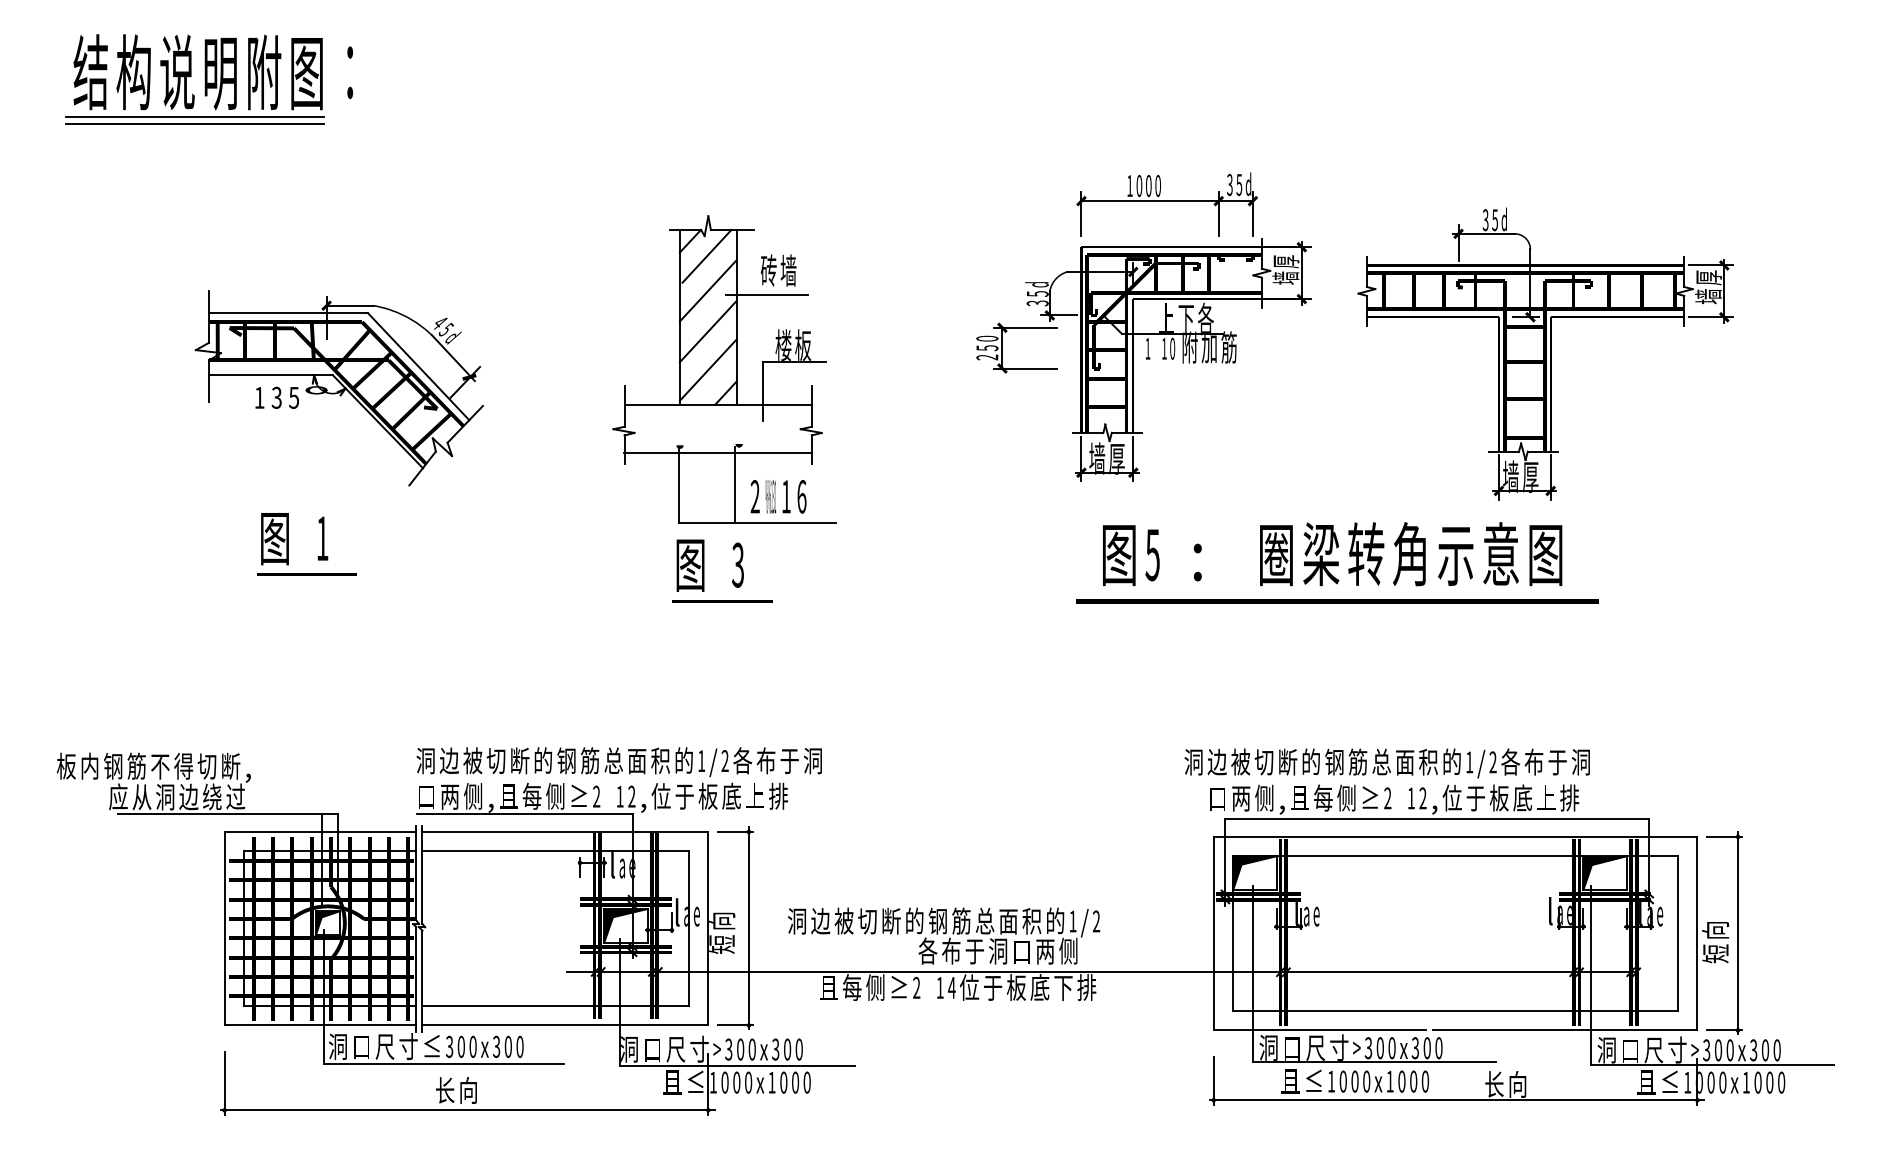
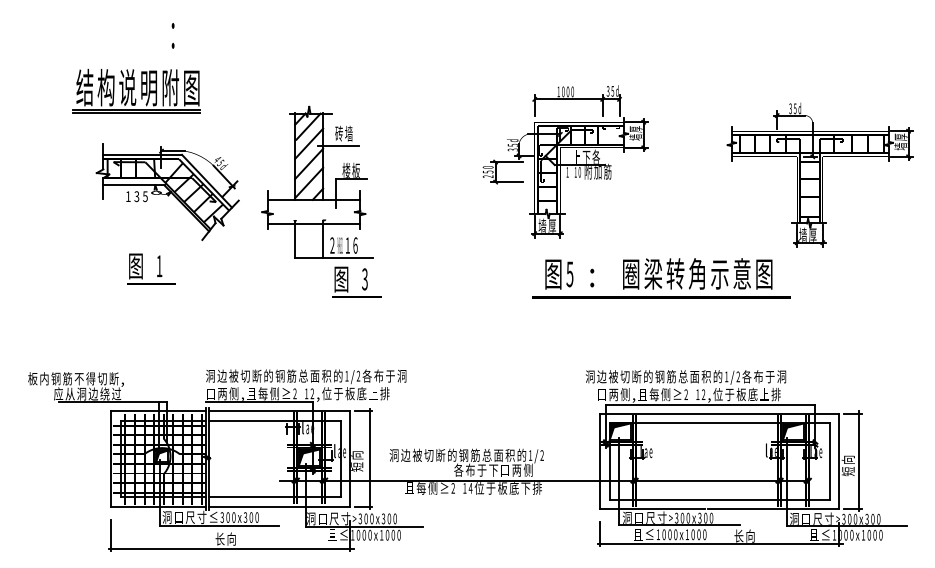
part: (195, 78) -> (136, 90), moved
part: (1544, 353) -> (819, 174), moved
part: (725, 367) -> (317, 181), moved
text: (998, 951) -> (493, 470), 洞 -> 下

